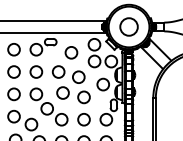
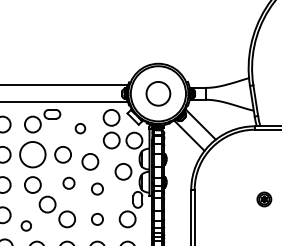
circle: (71, 52) -> (80, 128), size x0.6
circle: (36, 71) -> (32, 154), size x1.6
circle: (62, 93) -> (68, 183), size x0.7
circle: (84, 96) -> (97, 188), size x0.7
circle: (84, 119) -> (97, 219), size x0.7
circle: (31, 124) -> (26, 225), size x0.6

